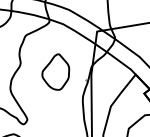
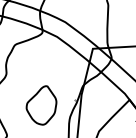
part: (55, 71) -> (41, 104), moved

